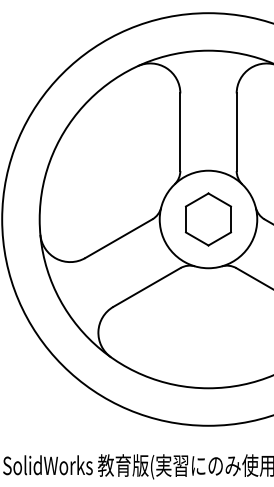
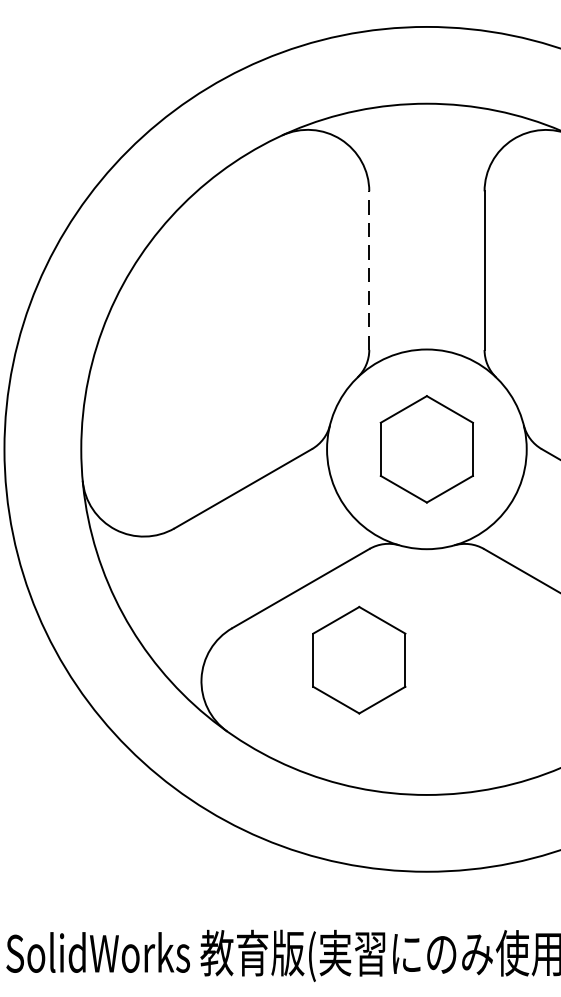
line: (180, 132) -> (369, 271), solid -> dashed
part: (175, 322) -> (359, 660), added

